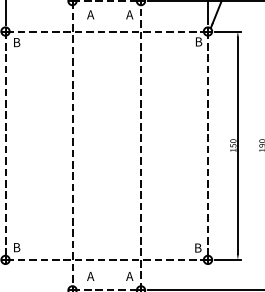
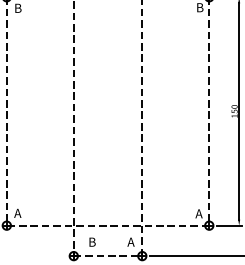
text: (16, 247) -> (17, 213), B -> A
text: (197, 247) -> (198, 213), B -> A
text: (90, 275) -> (91, 241), A -> B

